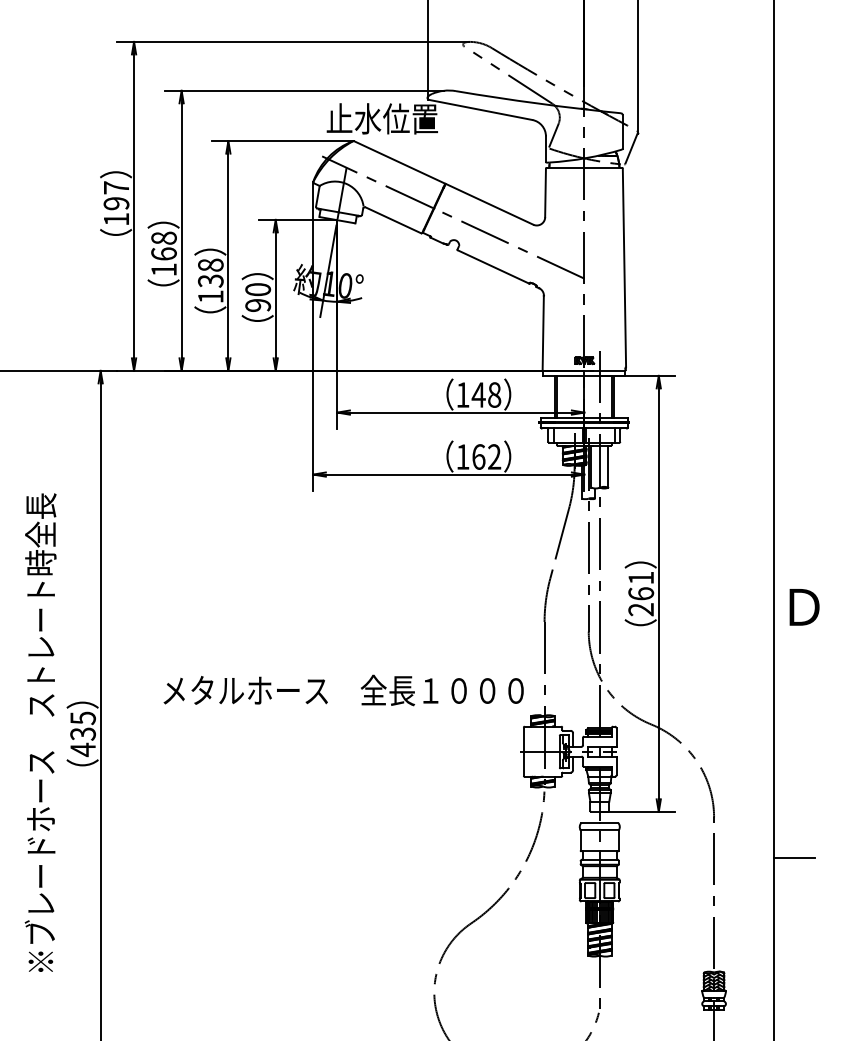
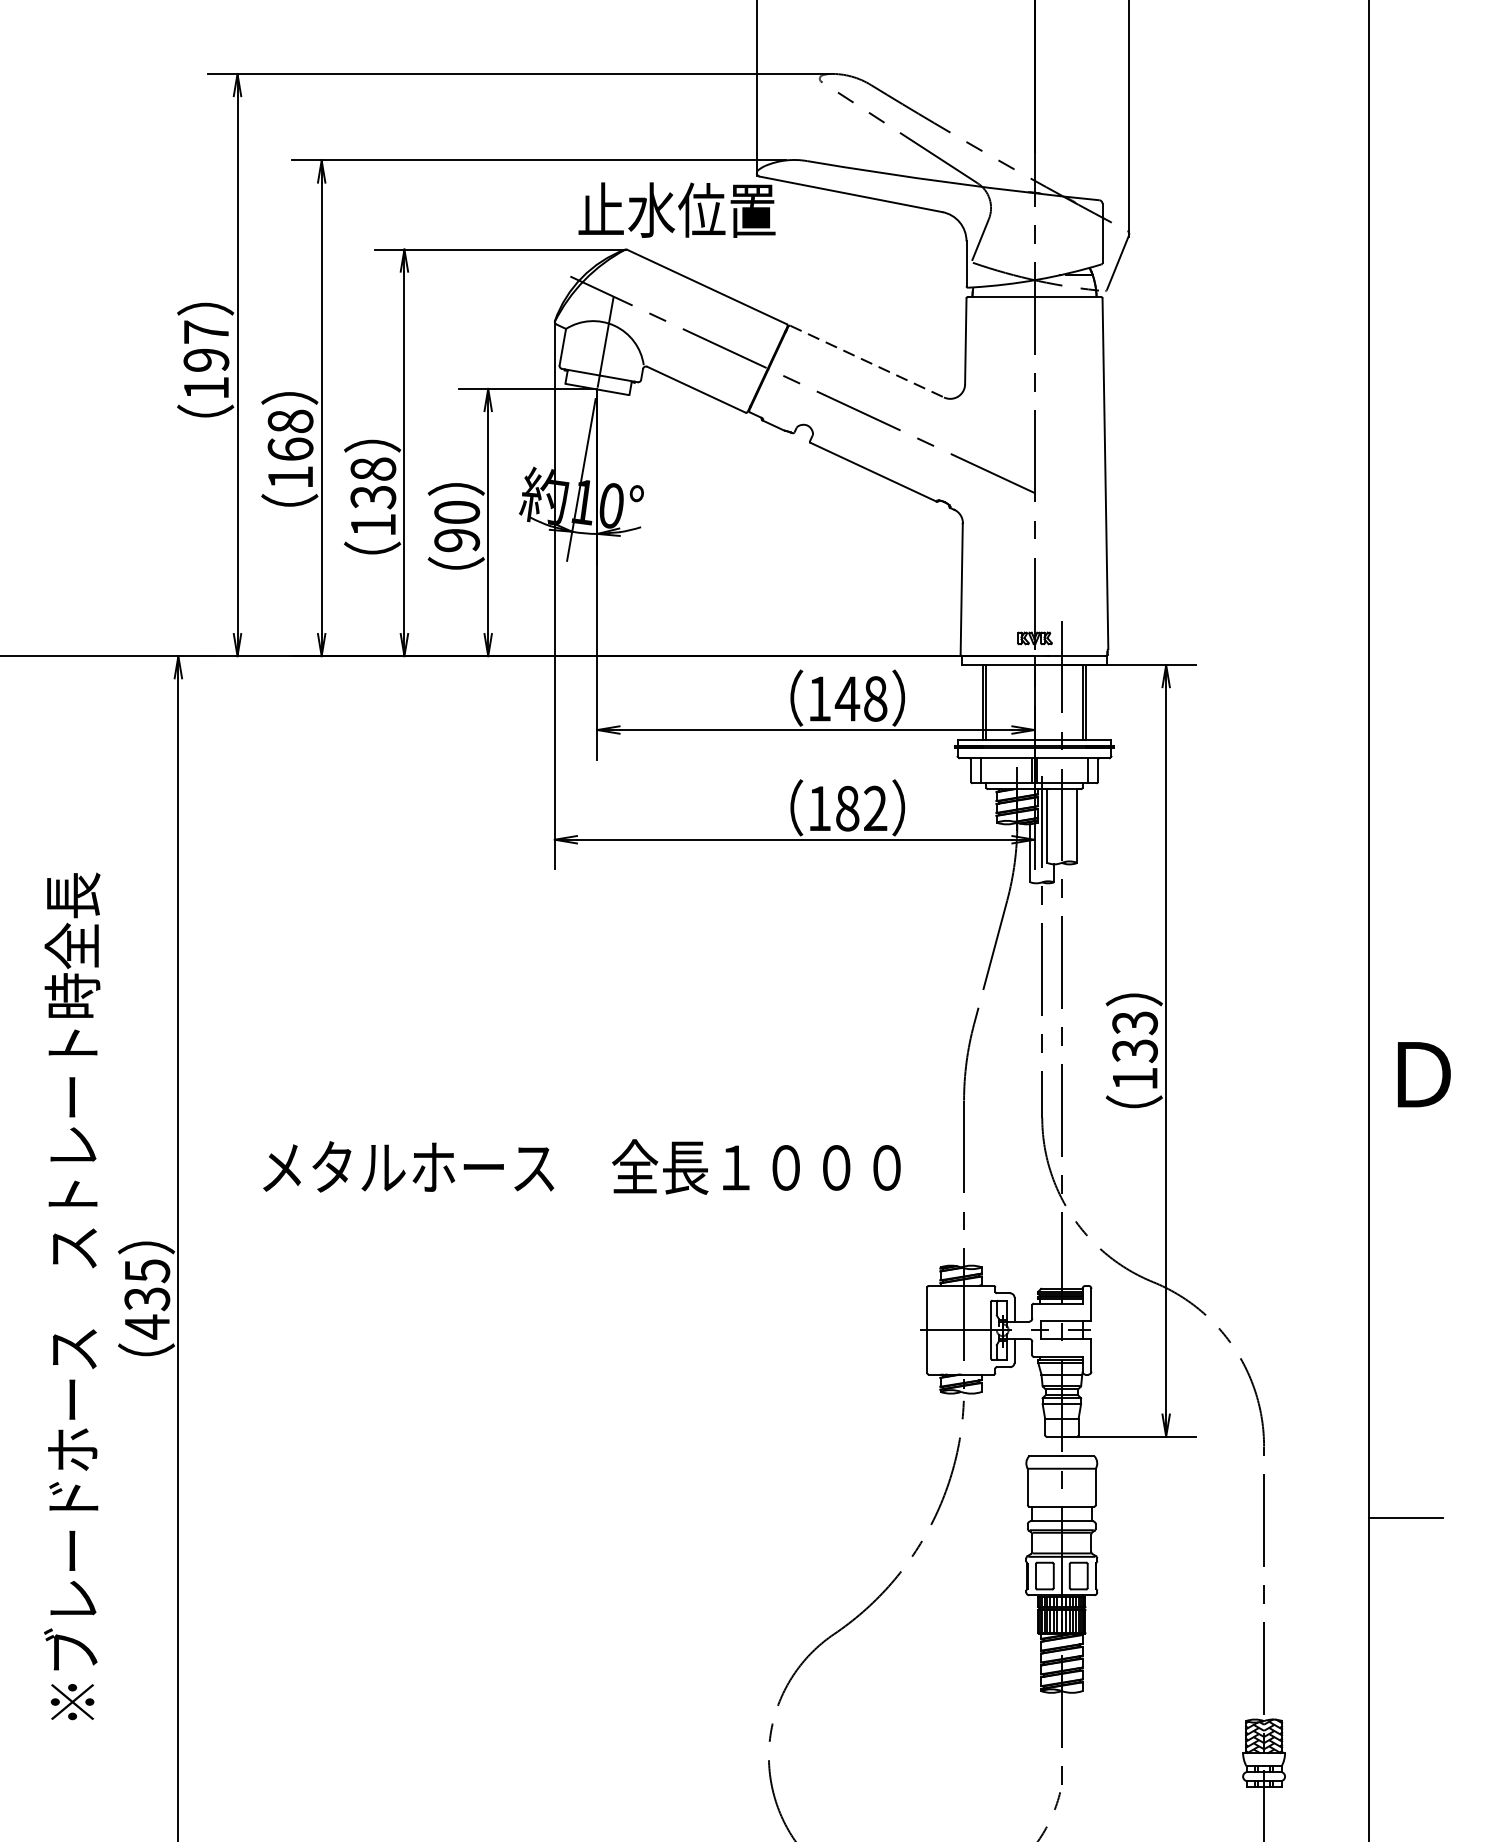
line: (489, 204) -> (866, 361), solid -> dashed
text: (478, 456) -> (847, 807), 162 -> 182
text: (641, 593) -> (1135, 1050), 261 -> 133
text: (343, 690) -> (581, 1167), moved

